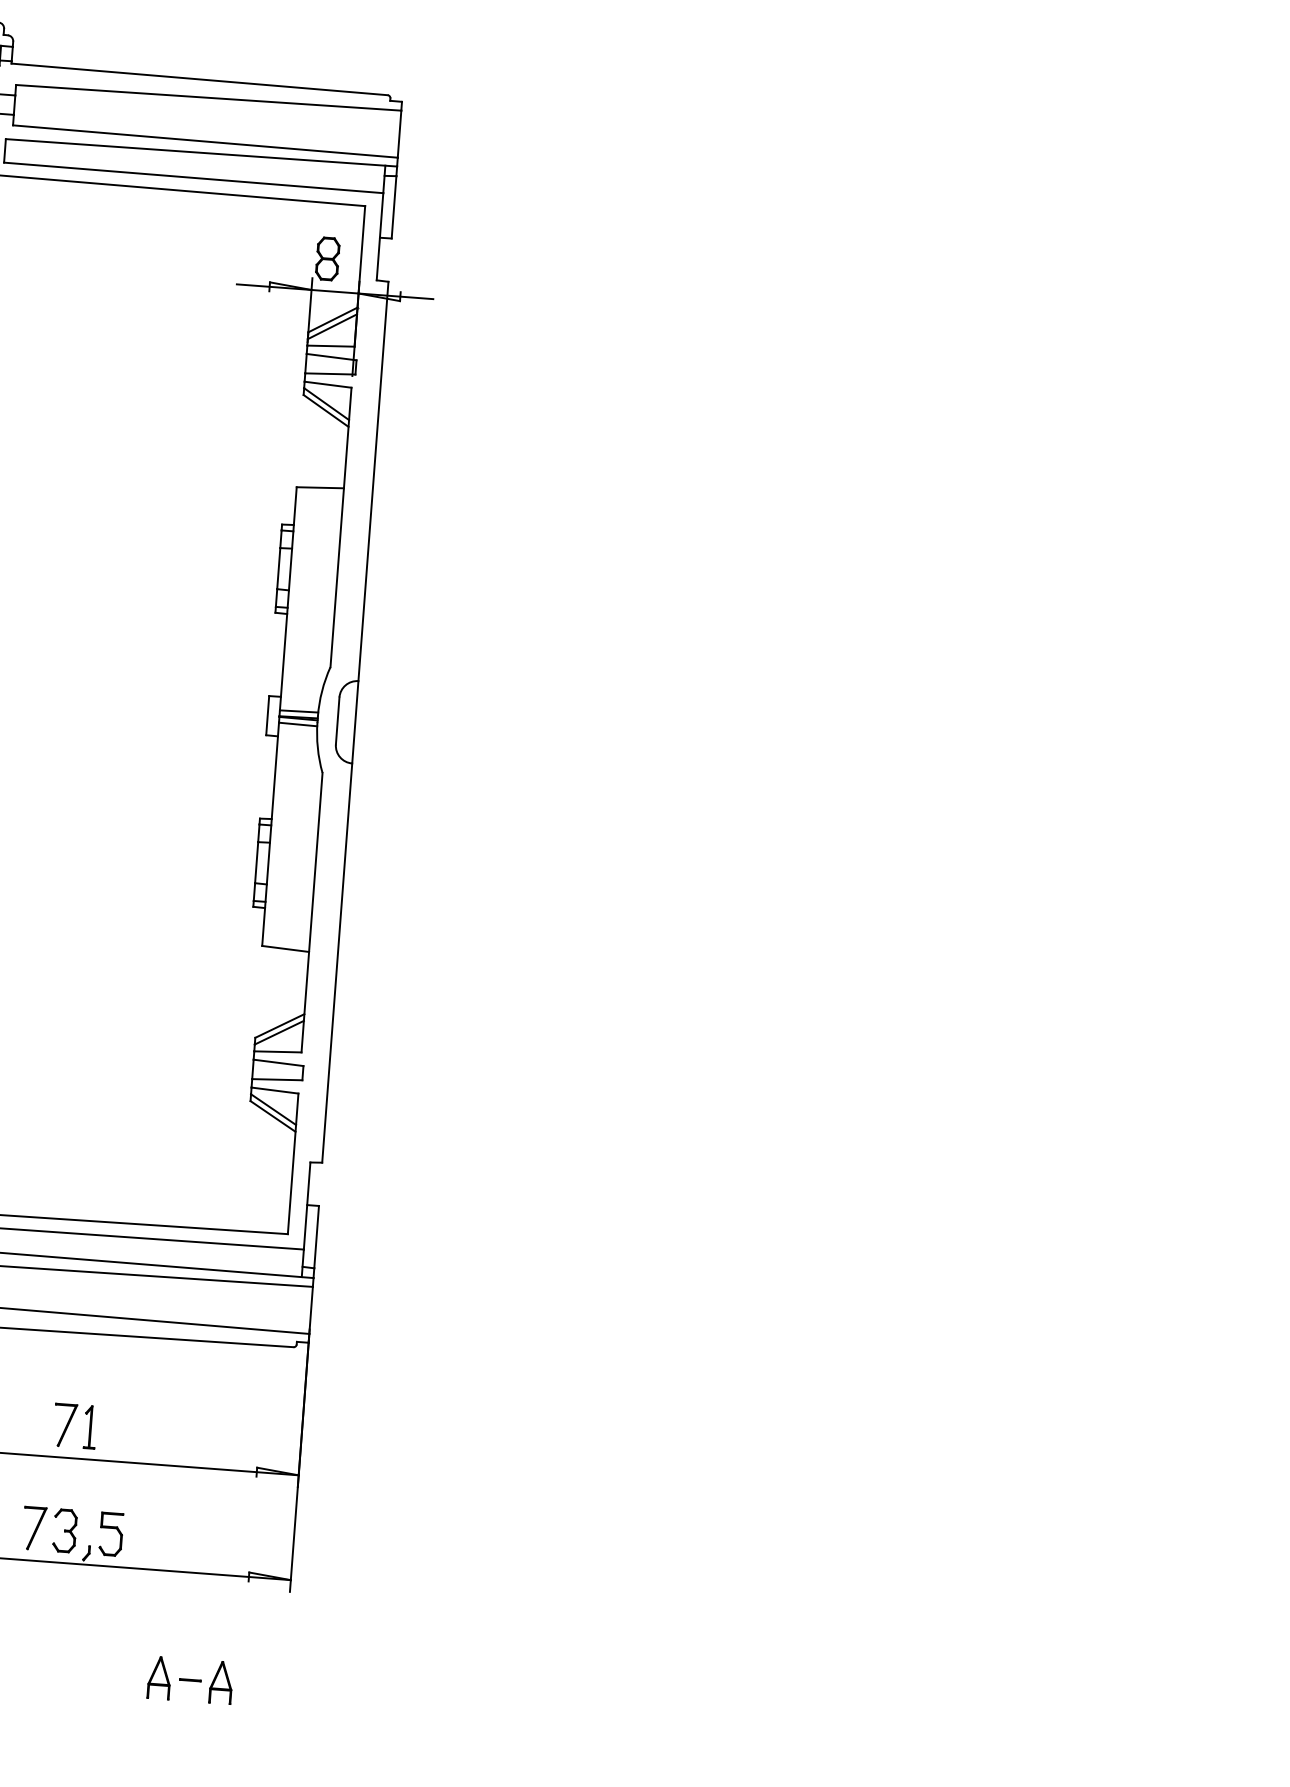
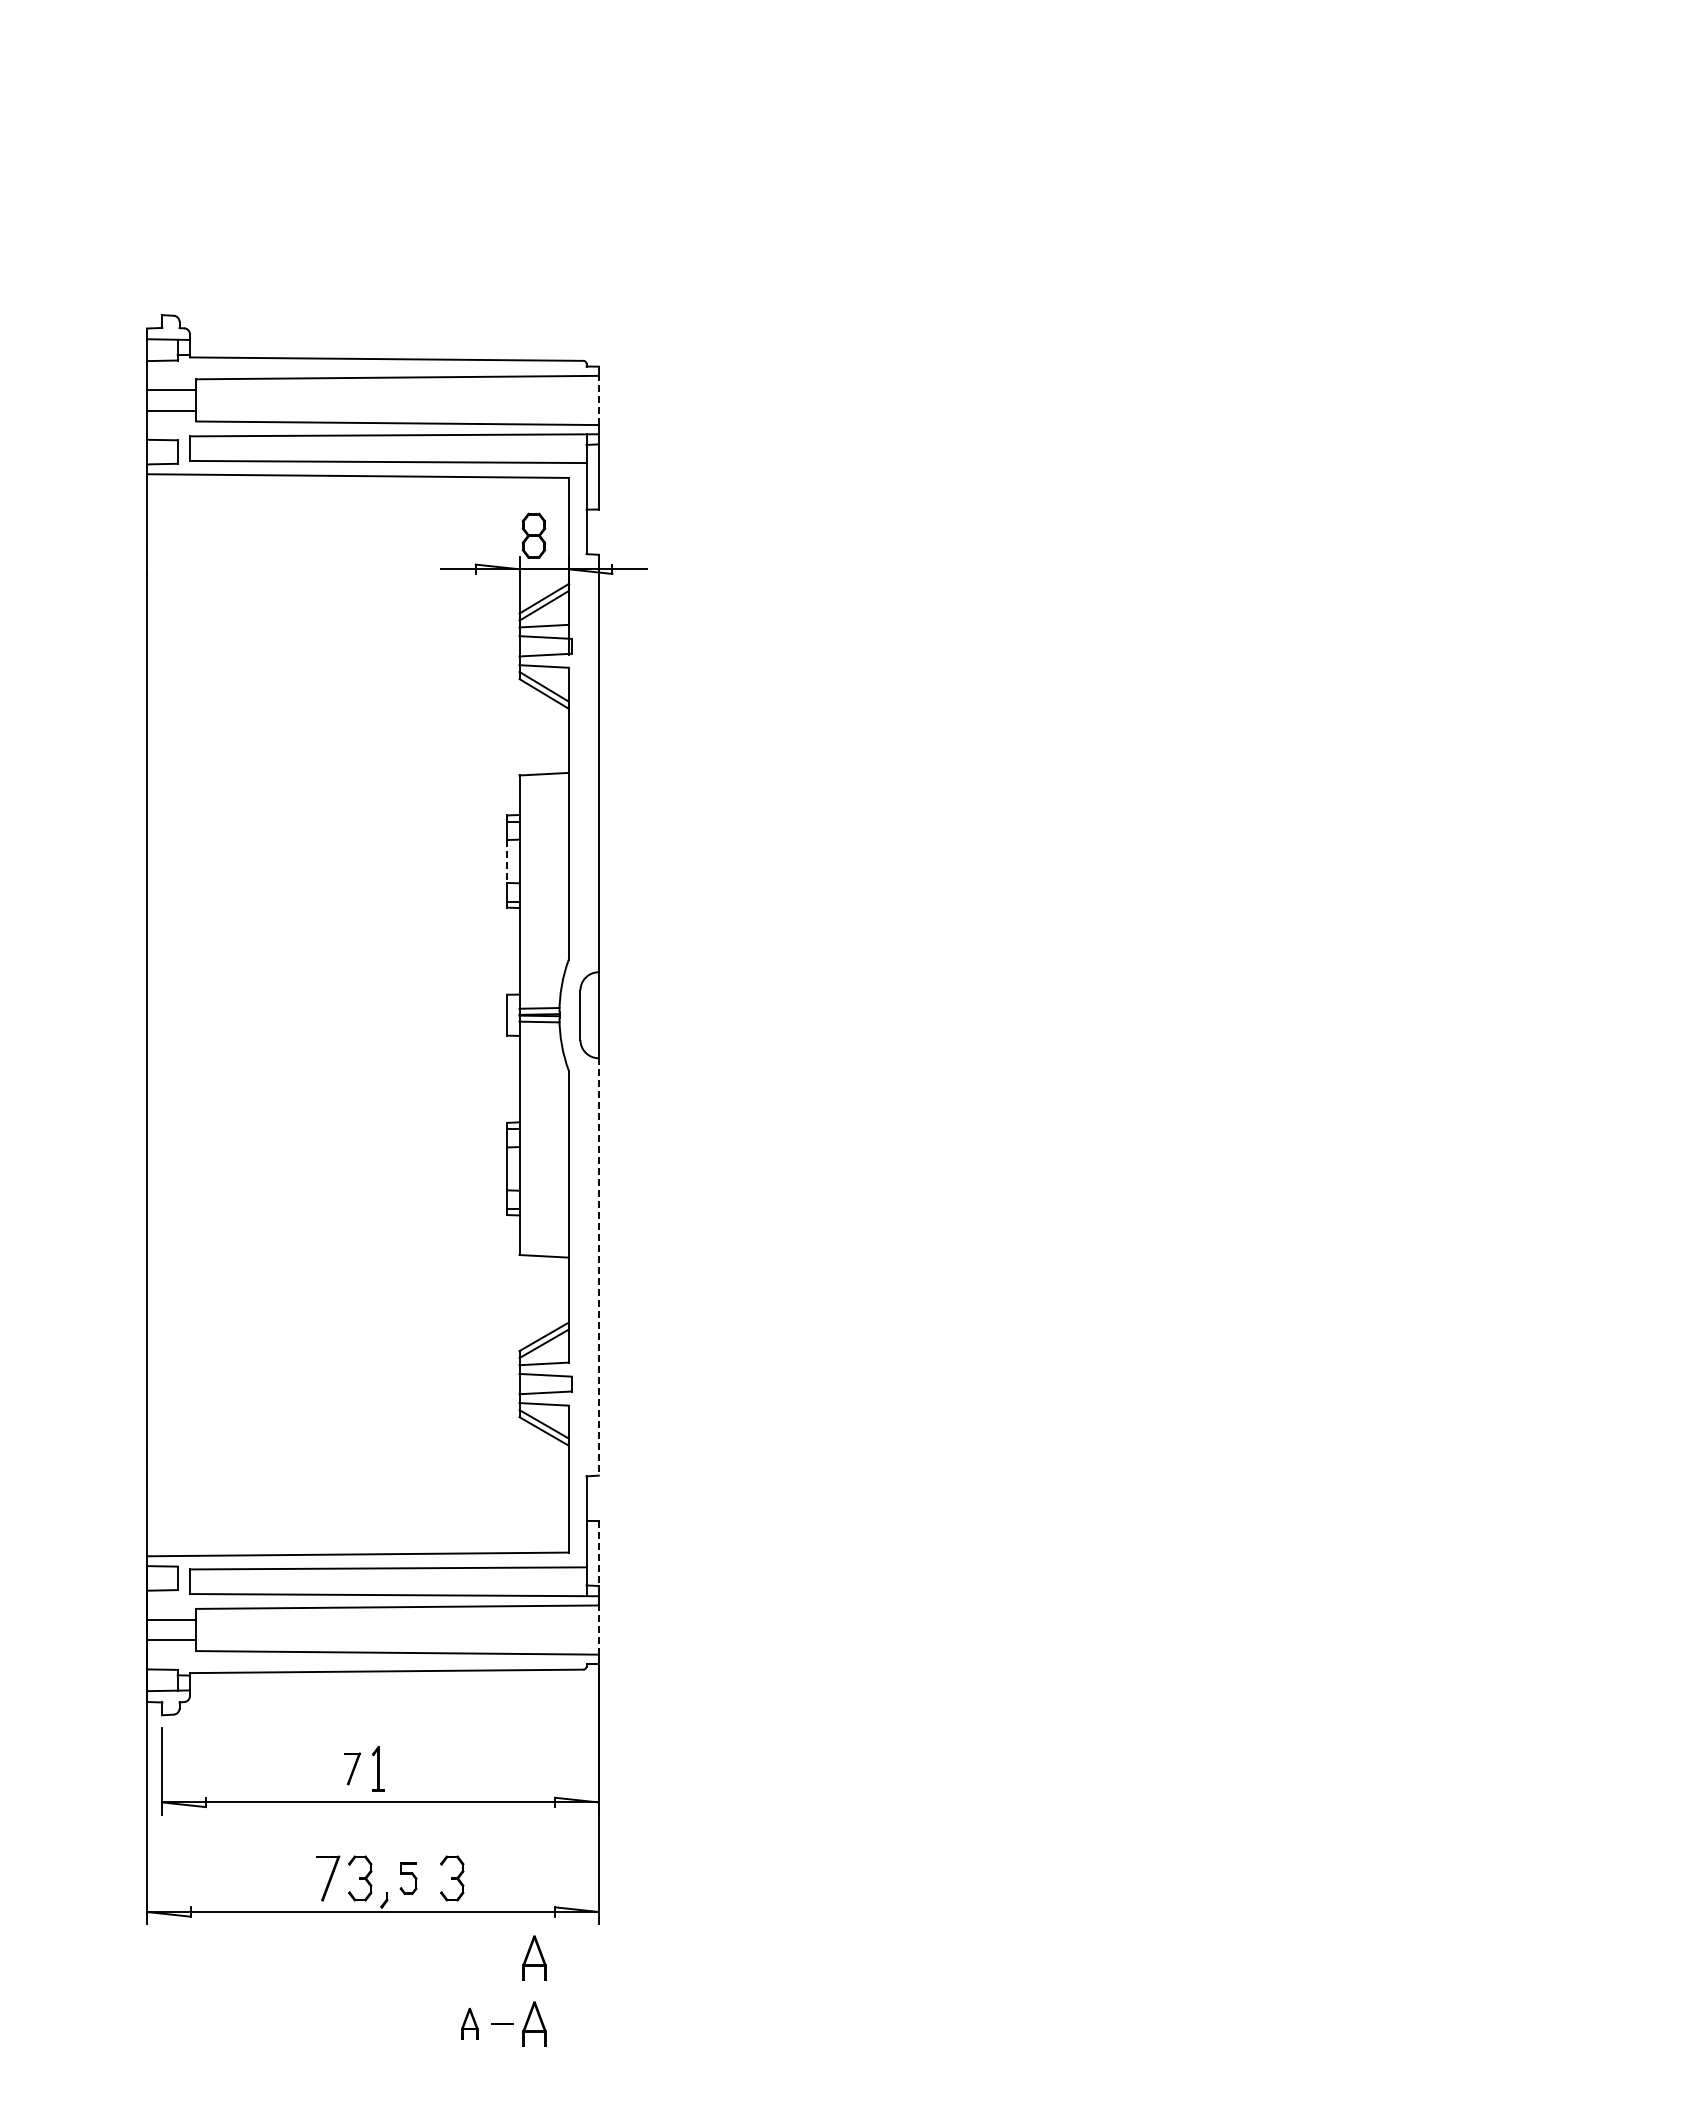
line: (399, 134) -> (598, 400), solid -> dashed
line: (278, 569) -> (507, 862), solid -> dashed
line: (336, 962) -> (598, 1266), solid -> dashed
line: (316, 1237) -> (598, 1553), solid -> dashed
line: (310, 1310) -> (598, 1630), solid -> dashed
part: (65, 1425) -> (352, 1768), size x0.7
part: (111, 1534) -> (408, 1878), size x0.7
part: (153, 1537) -> (452, 1878), added
part: (226, 1619) -> (534, 1957), added
part: (159, 1677) -> (469, 2023), size x0.7

